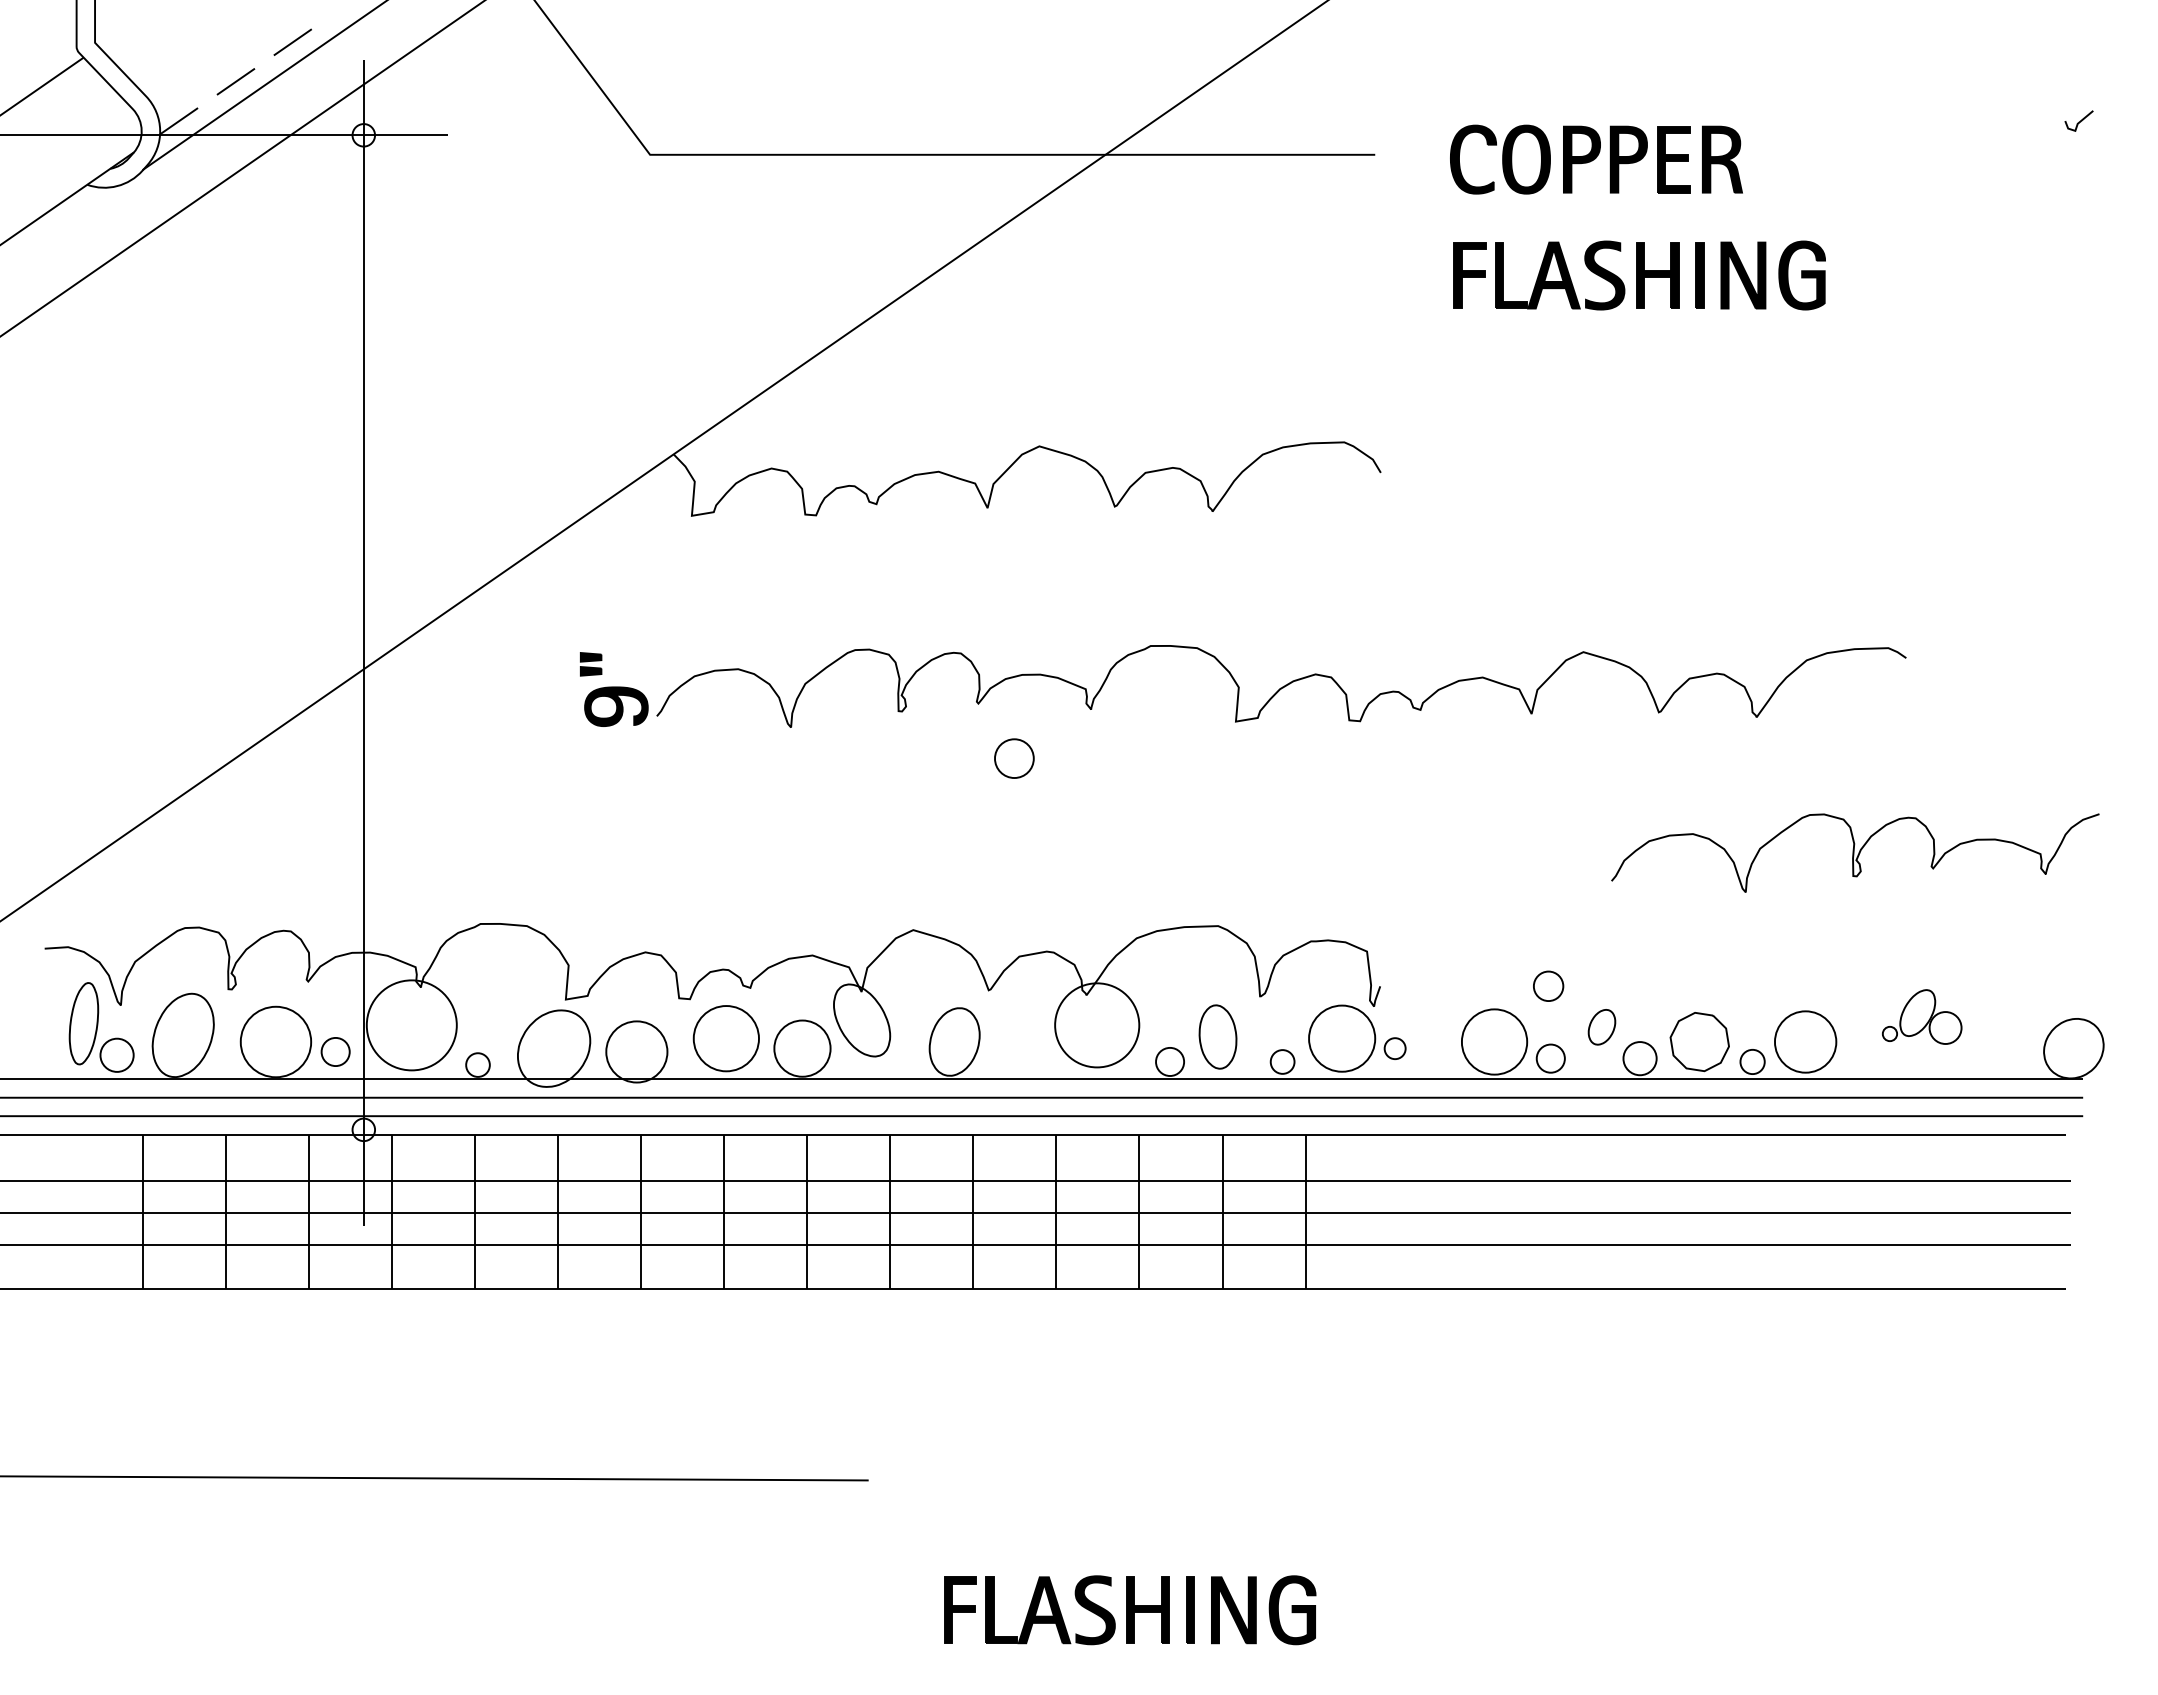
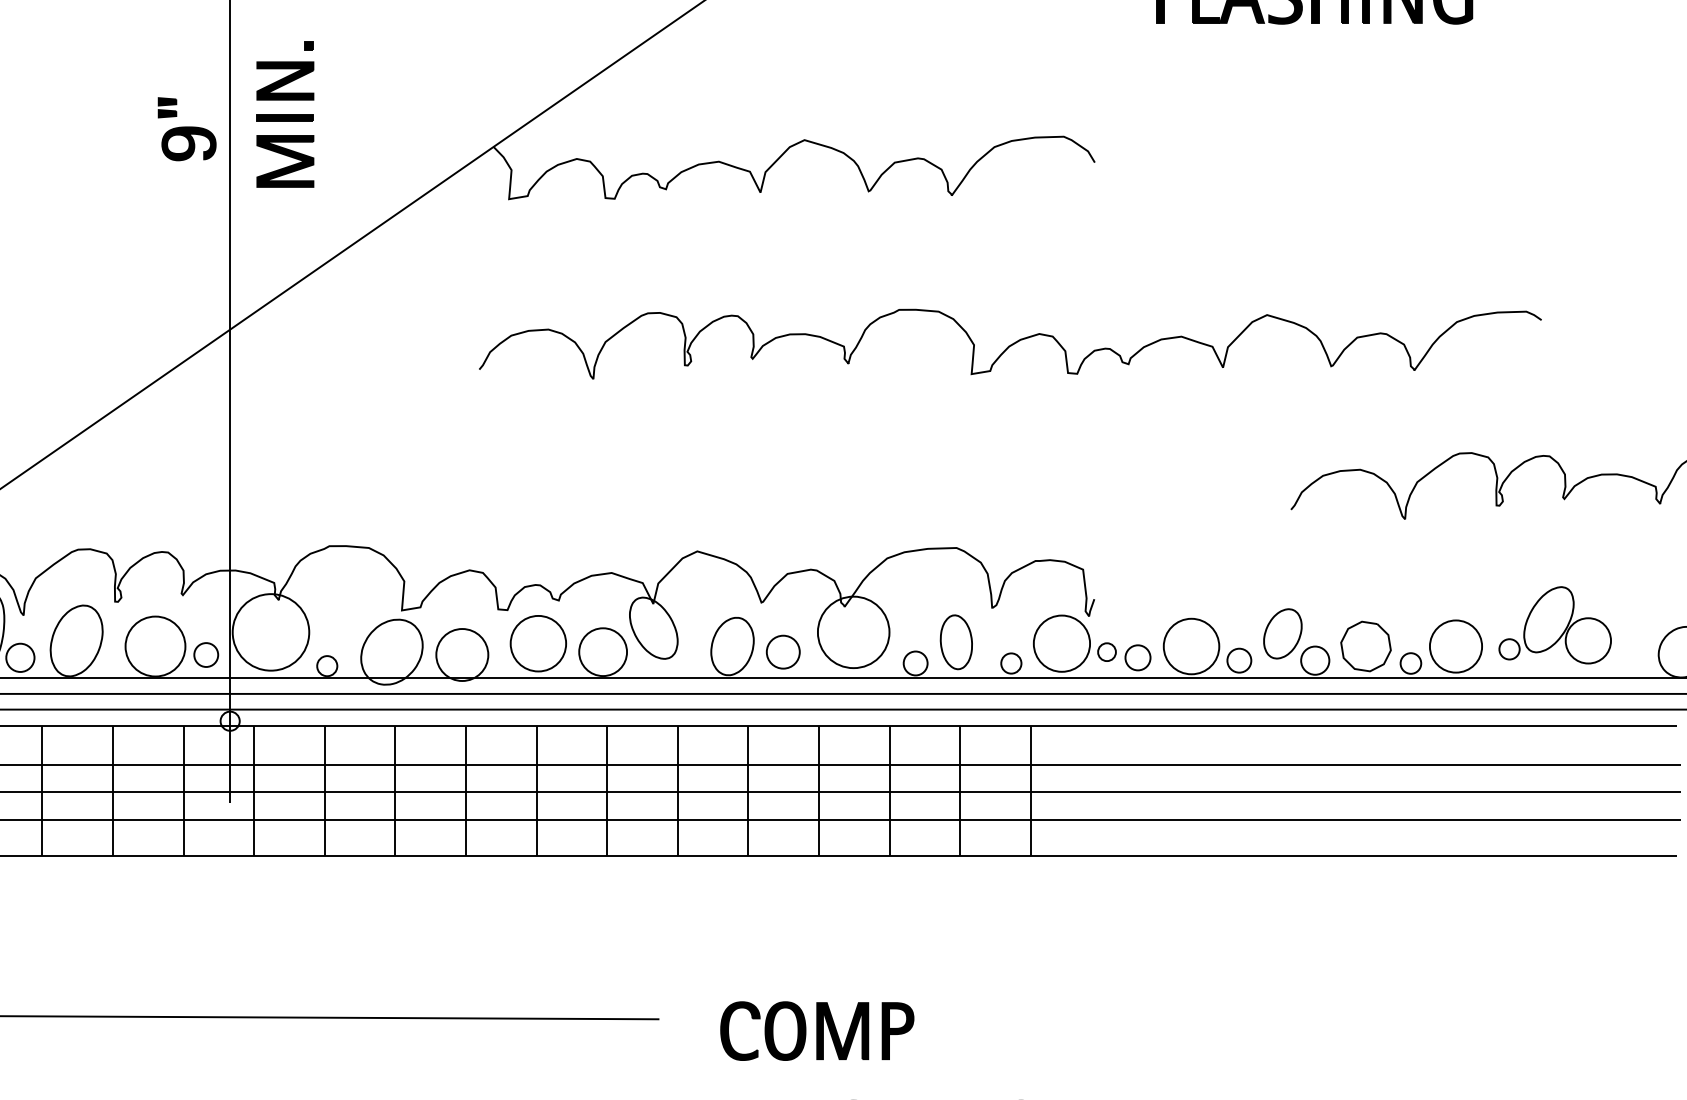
part: (428, 416) -> (285, 114), added
part: (614, 689) -> (187, 129), moved
part: (1014, 758) -> (783, 652), moved
part: (1548, 985) -> (1137, 657), moved
part: (1921, 1016) -> (1554, 624), size x1.67
part: (1601, 1027) -> (1282, 634), size x1.67
part: (1054, 1494) -> (817, 1031), added

